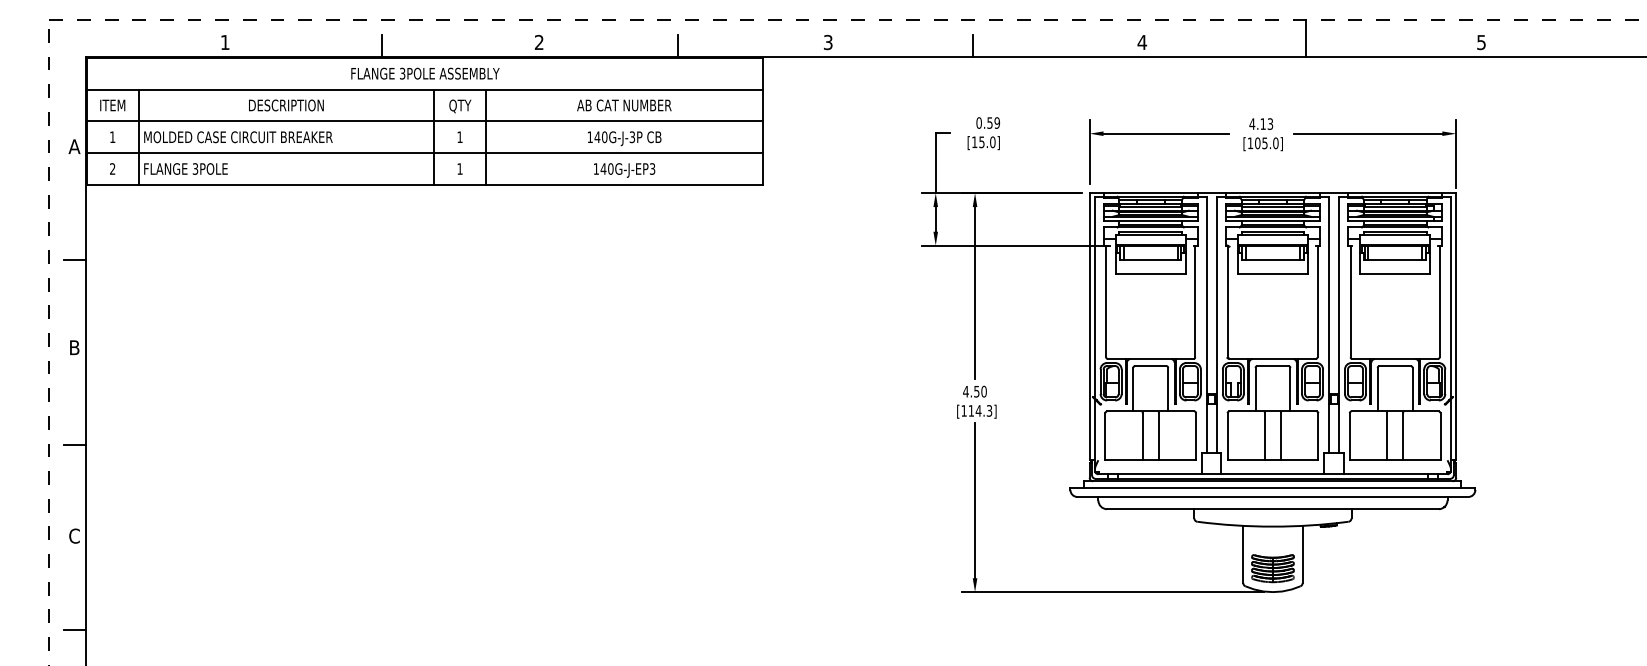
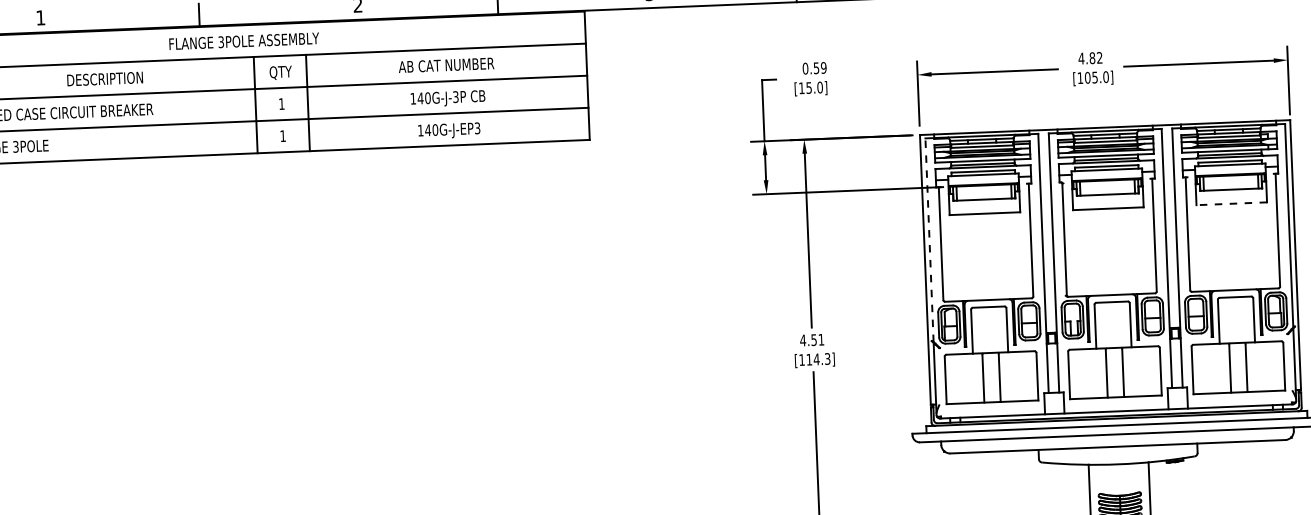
text: (1266, 123) -> (1095, 57), 4.13 -> 4.82
line: (1395, 273) -> (1232, 203), solid -> dashed
line: (1094, 297) -> (929, 240), solid -> dashed
text: (983, 391) -> (820, 339), 4.50 -> 4.51

